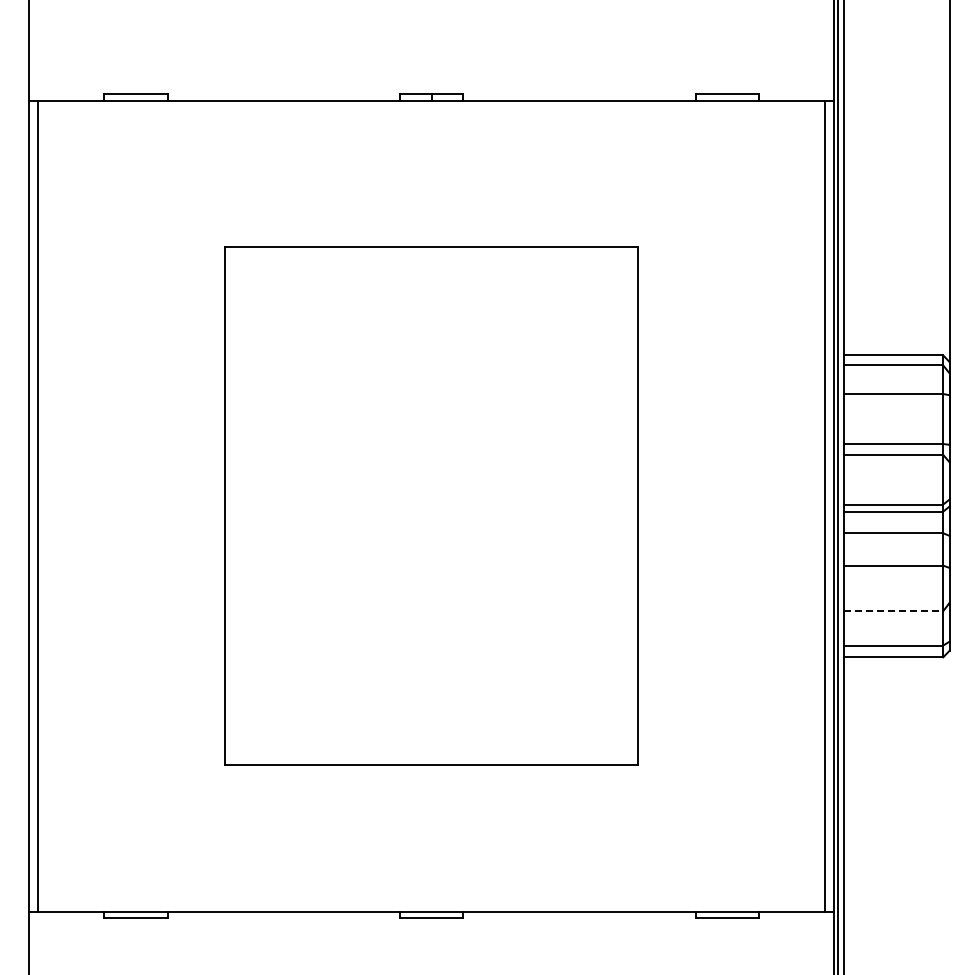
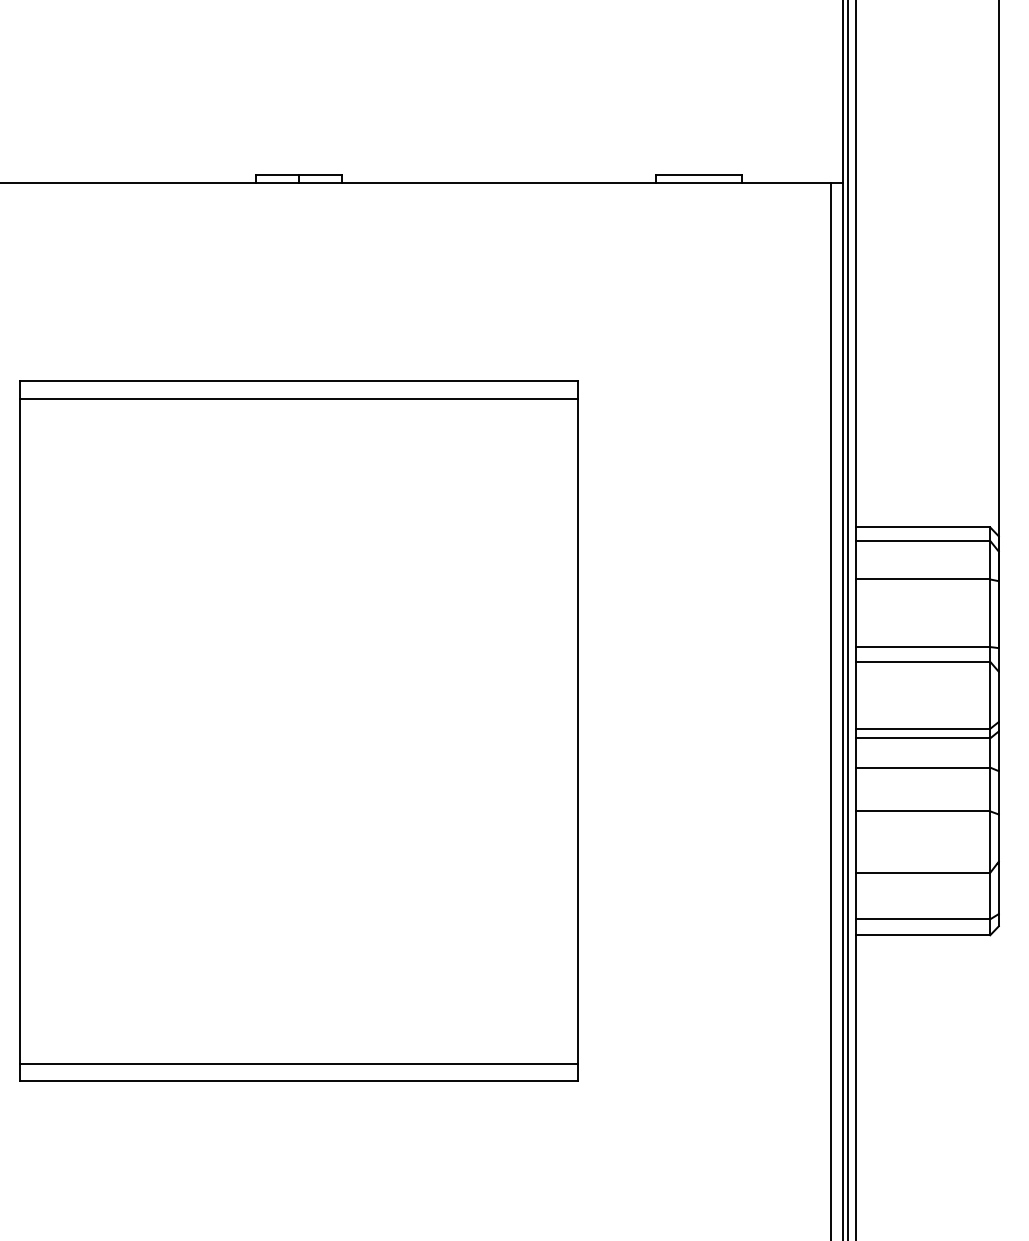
line: (431, 260) -> (298, 399), added
line: (893, 611) -> (922, 873), dashed -> solid
line: (431, 752) -> (298, 1063), added

